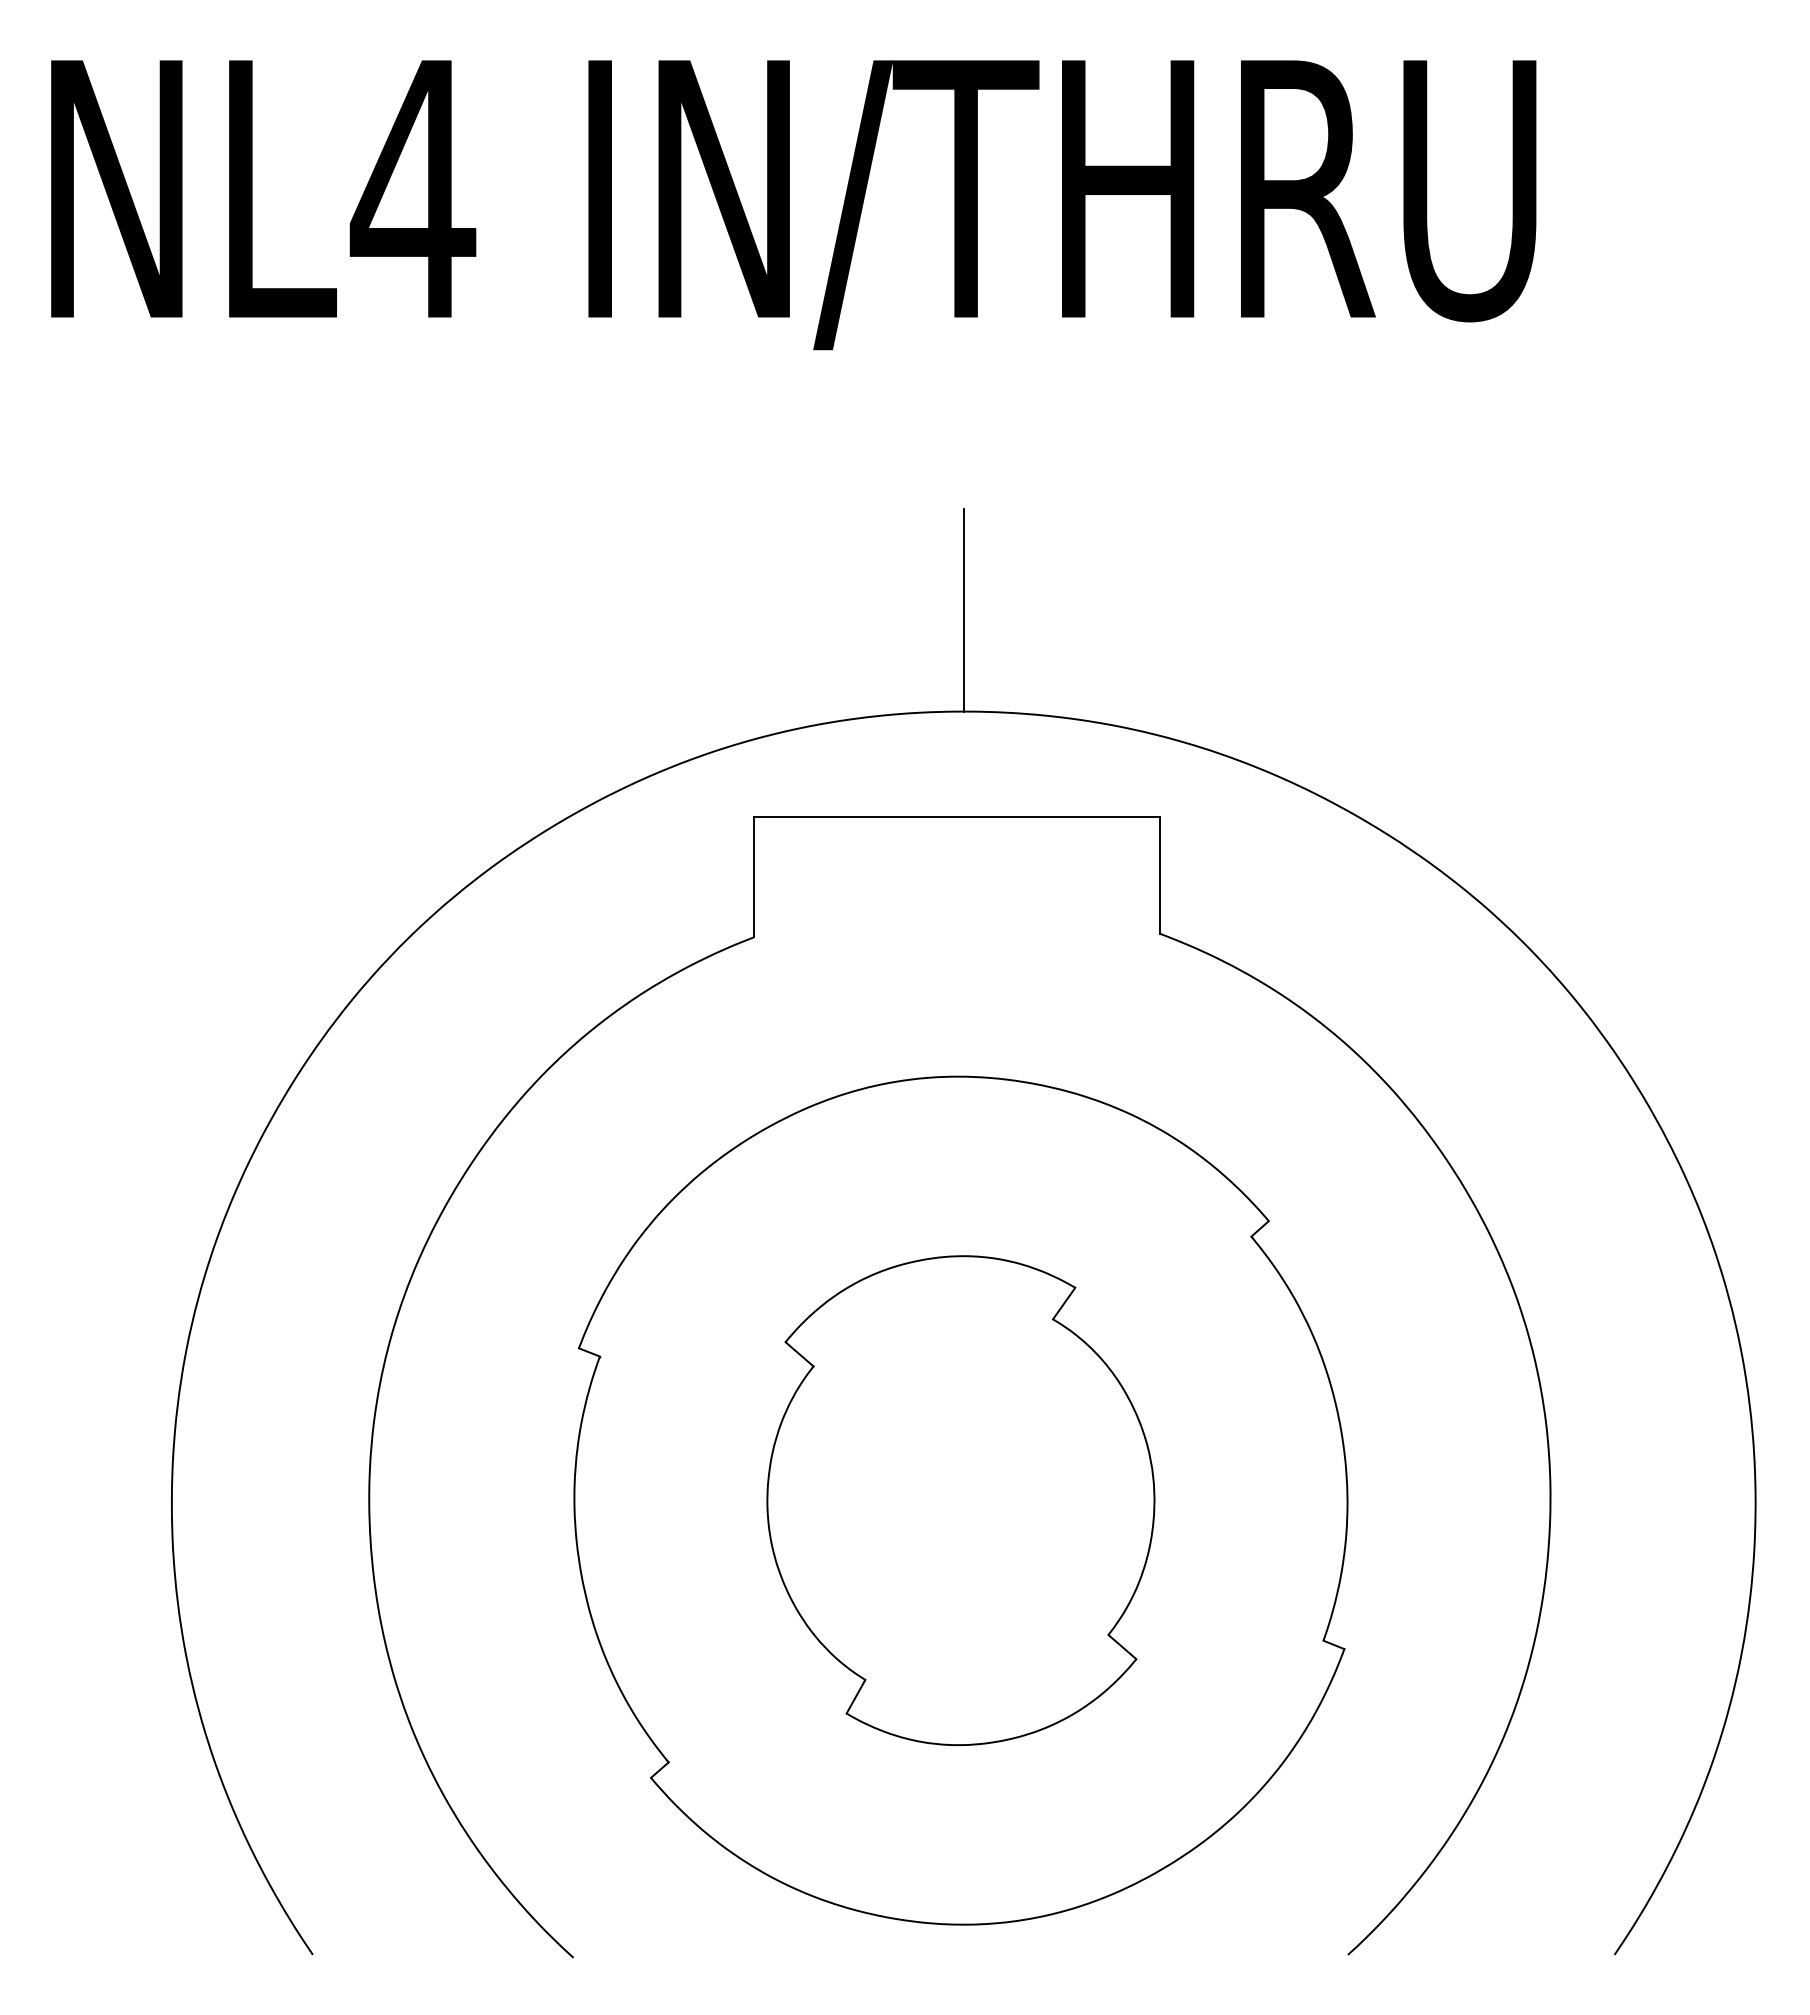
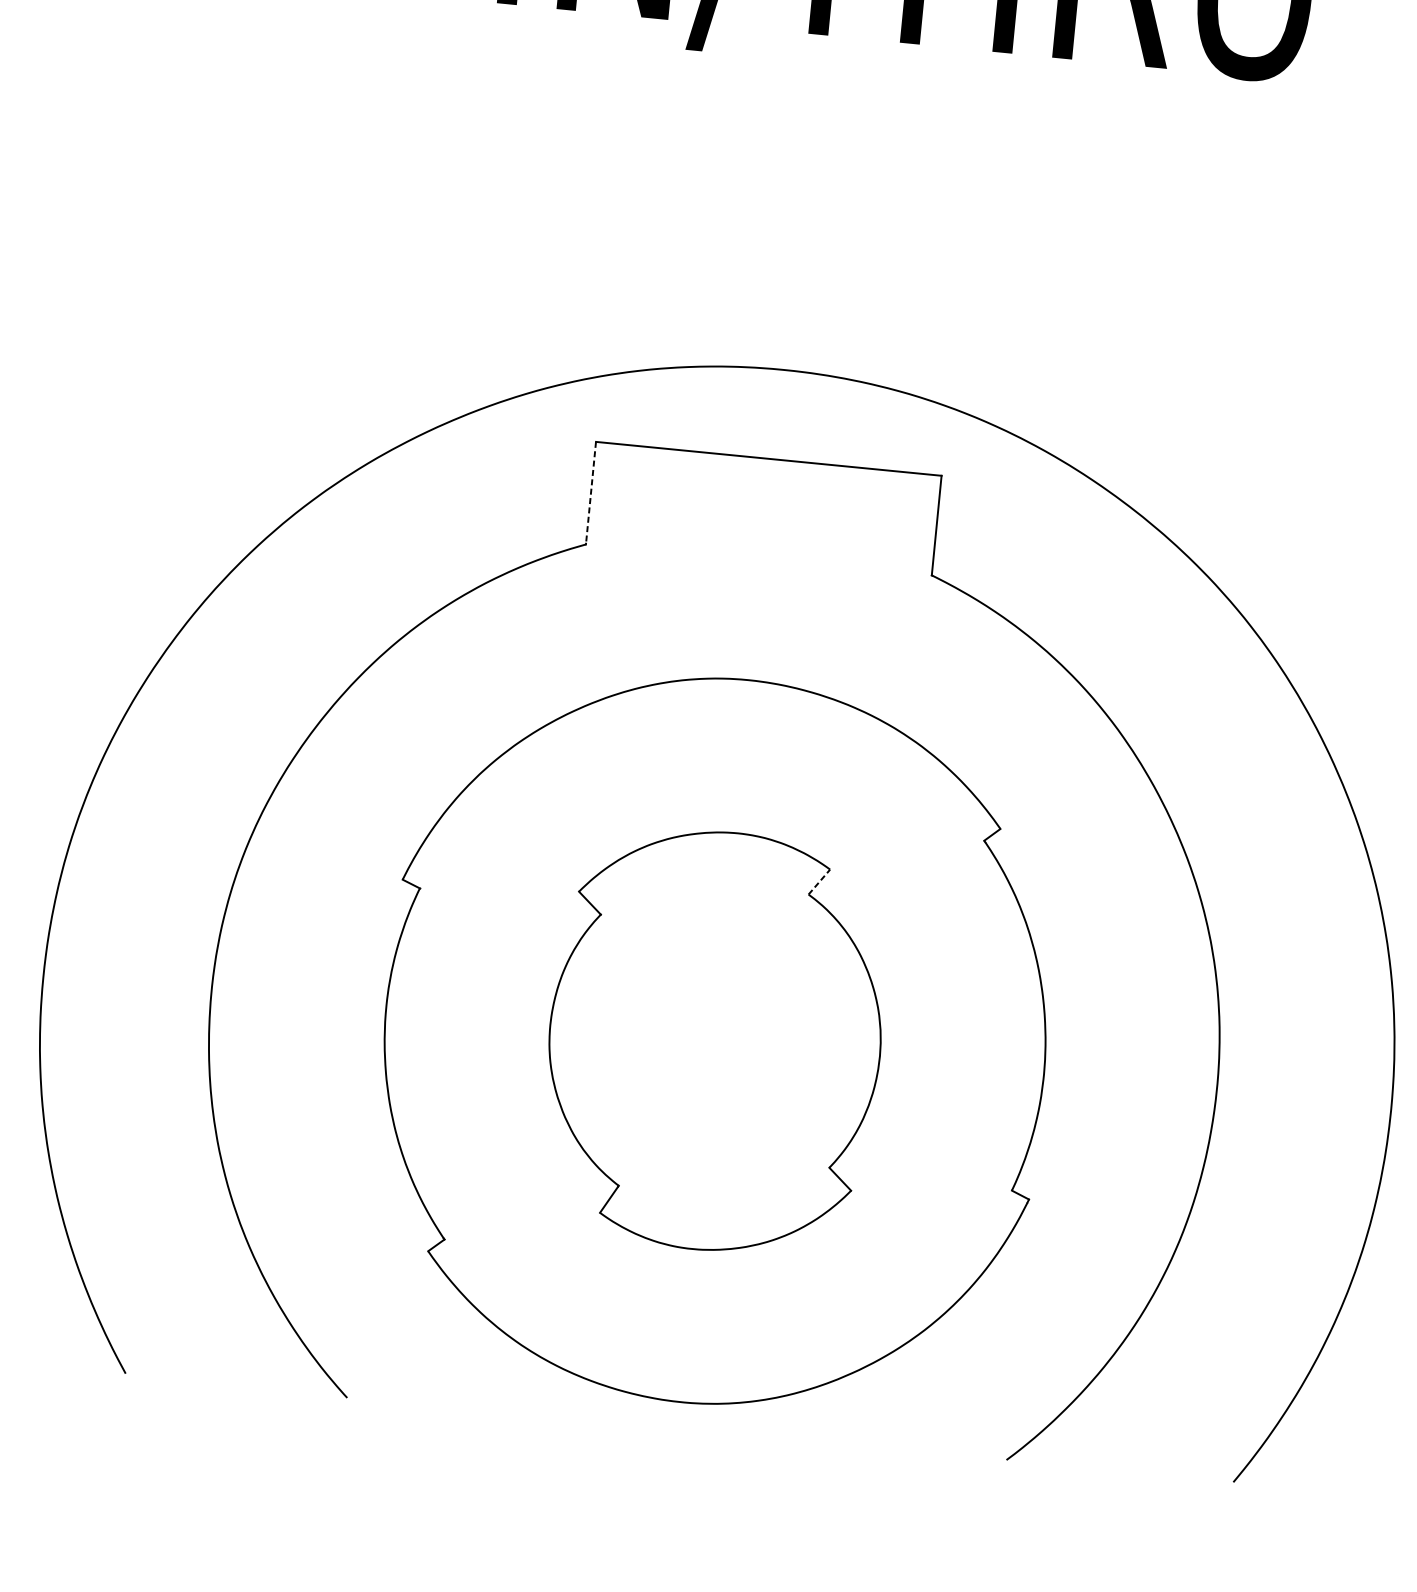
line: (963, 609) -> (791, 283), removed
line: (753, 877) -> (590, 493), solid -> dashed
line: (1064, 1303) -> (819, 882), solid -> dashed

